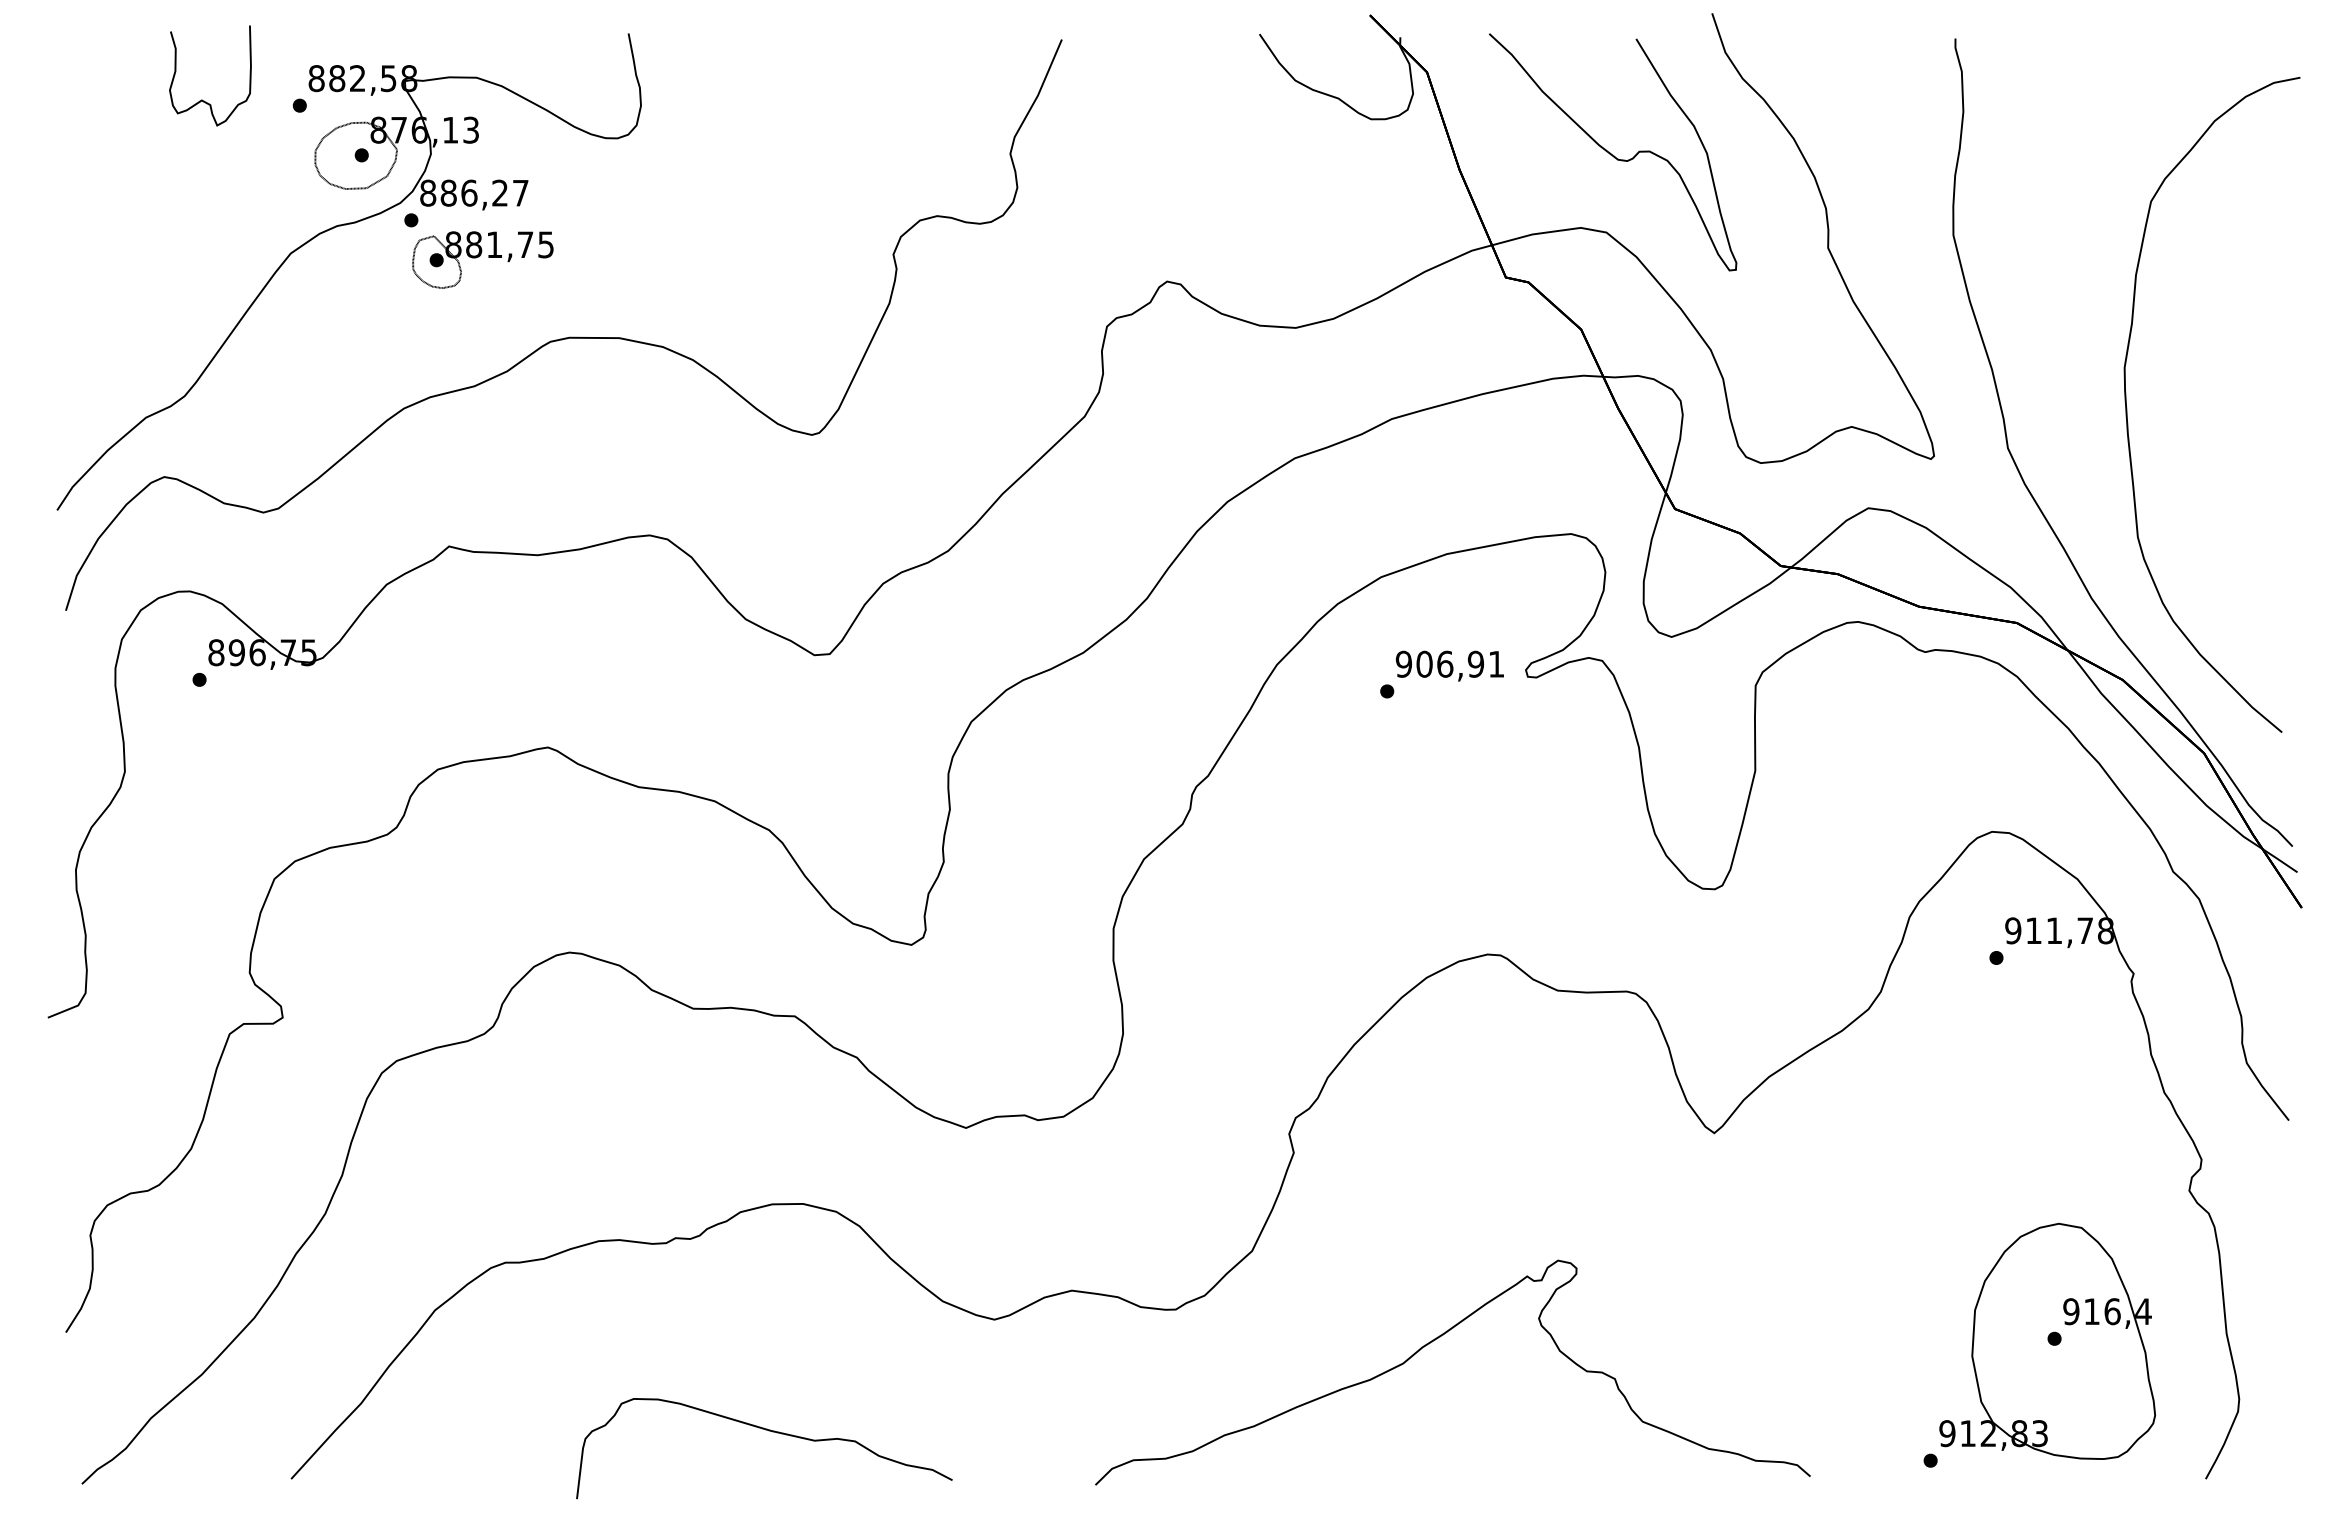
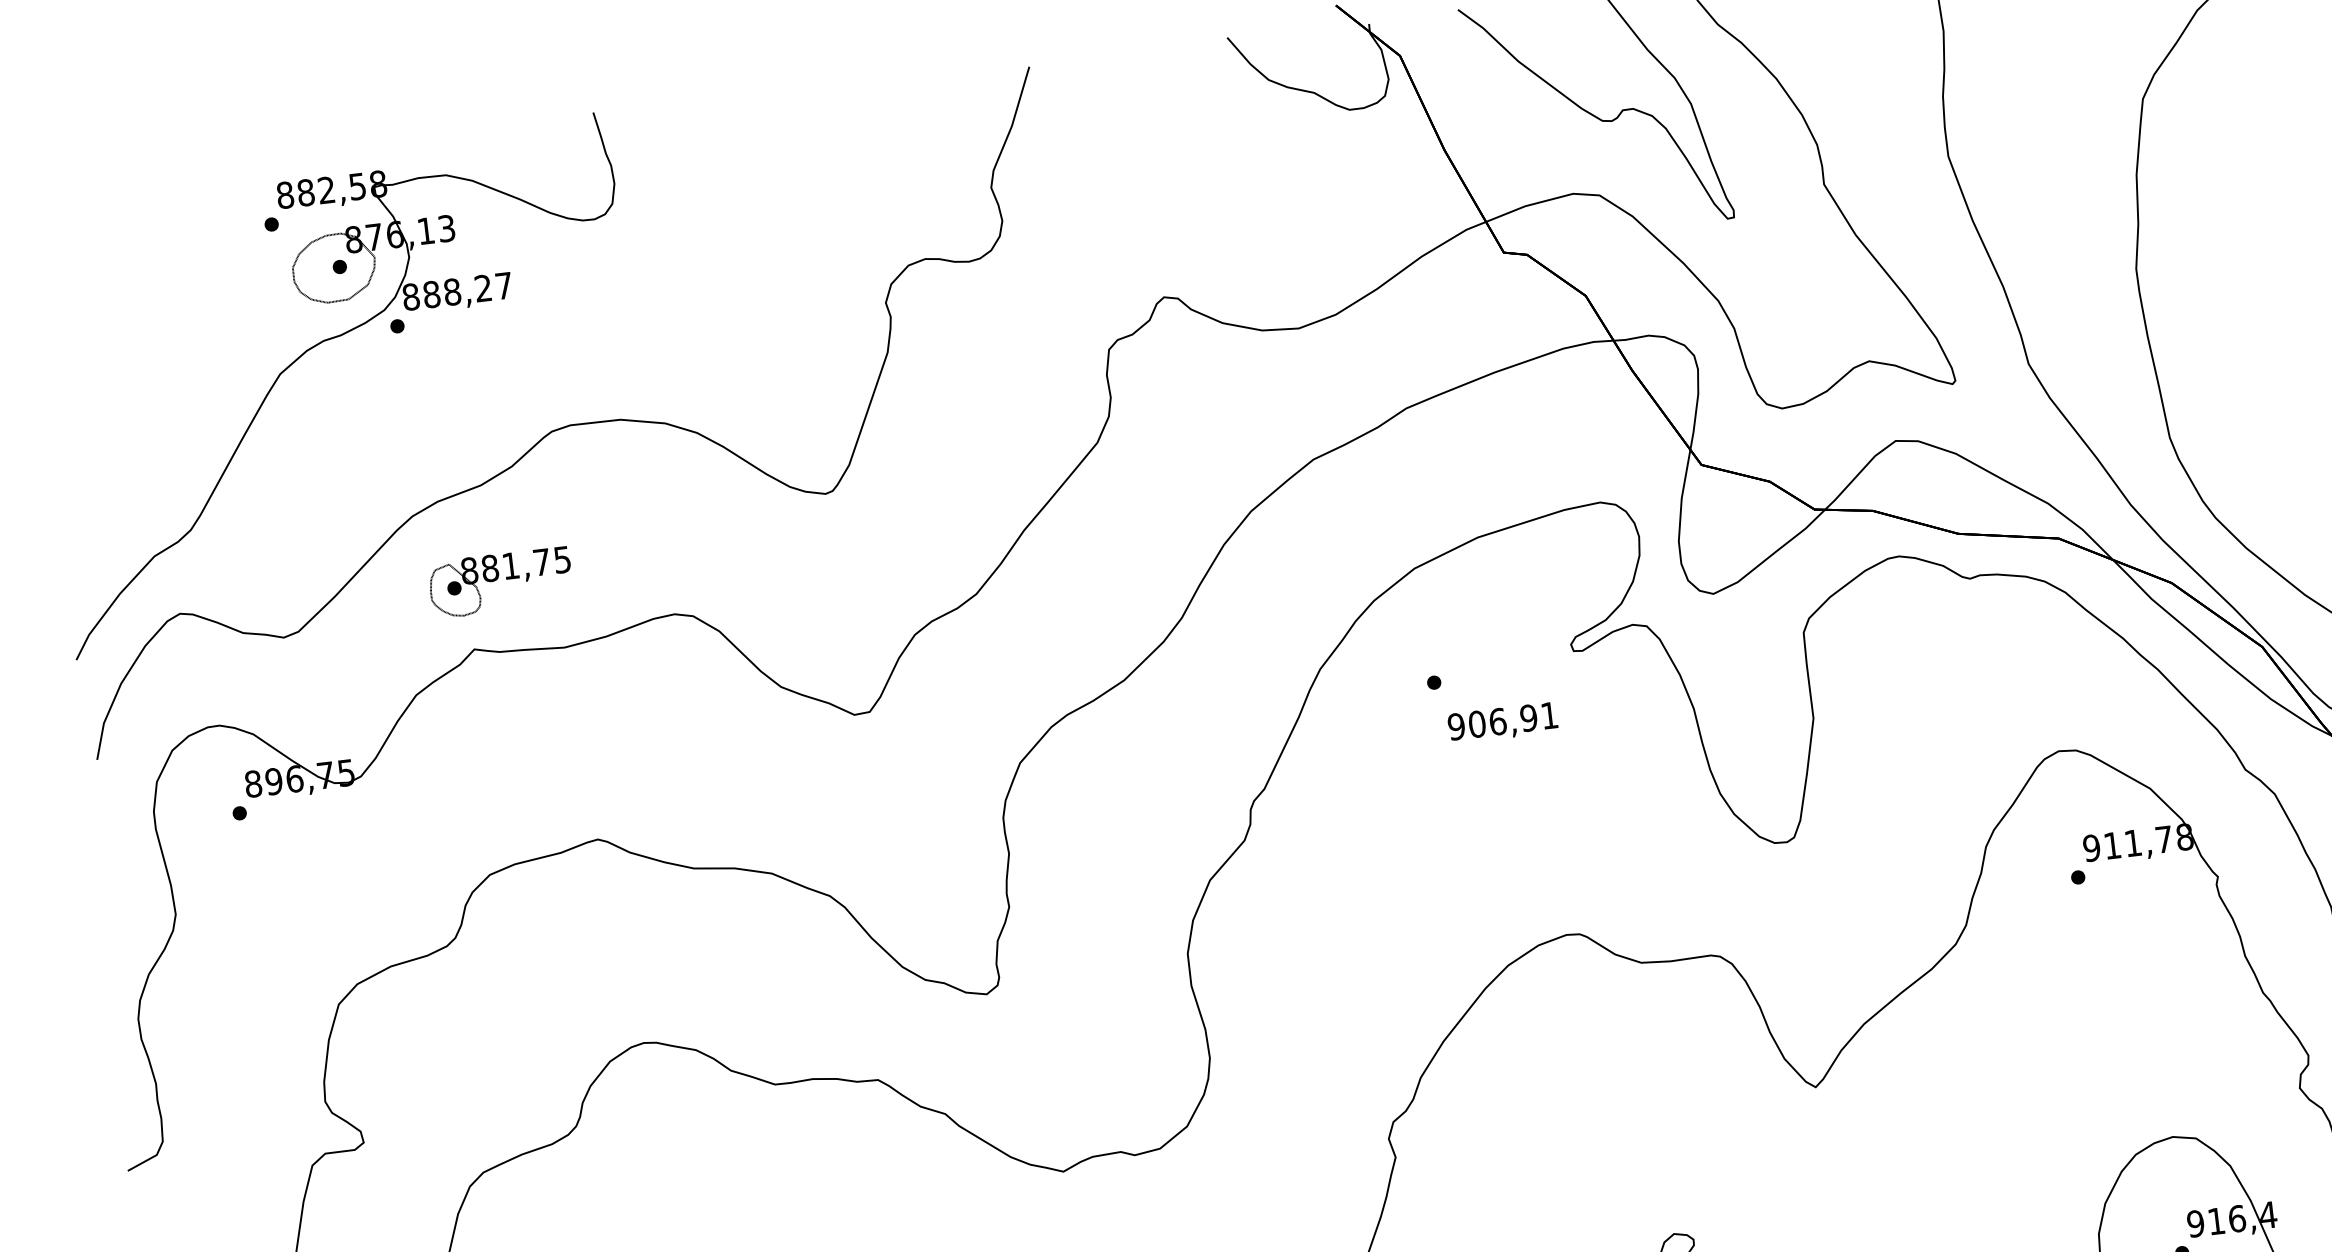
part: (202, 99) -> (173, 229), removed
text: (469, 192) -> (452, 291), 886,27 -> 888,27
part: (482, 259) -> (500, 582), moved
text: (1449, 665) -> (1502, 722), moved

